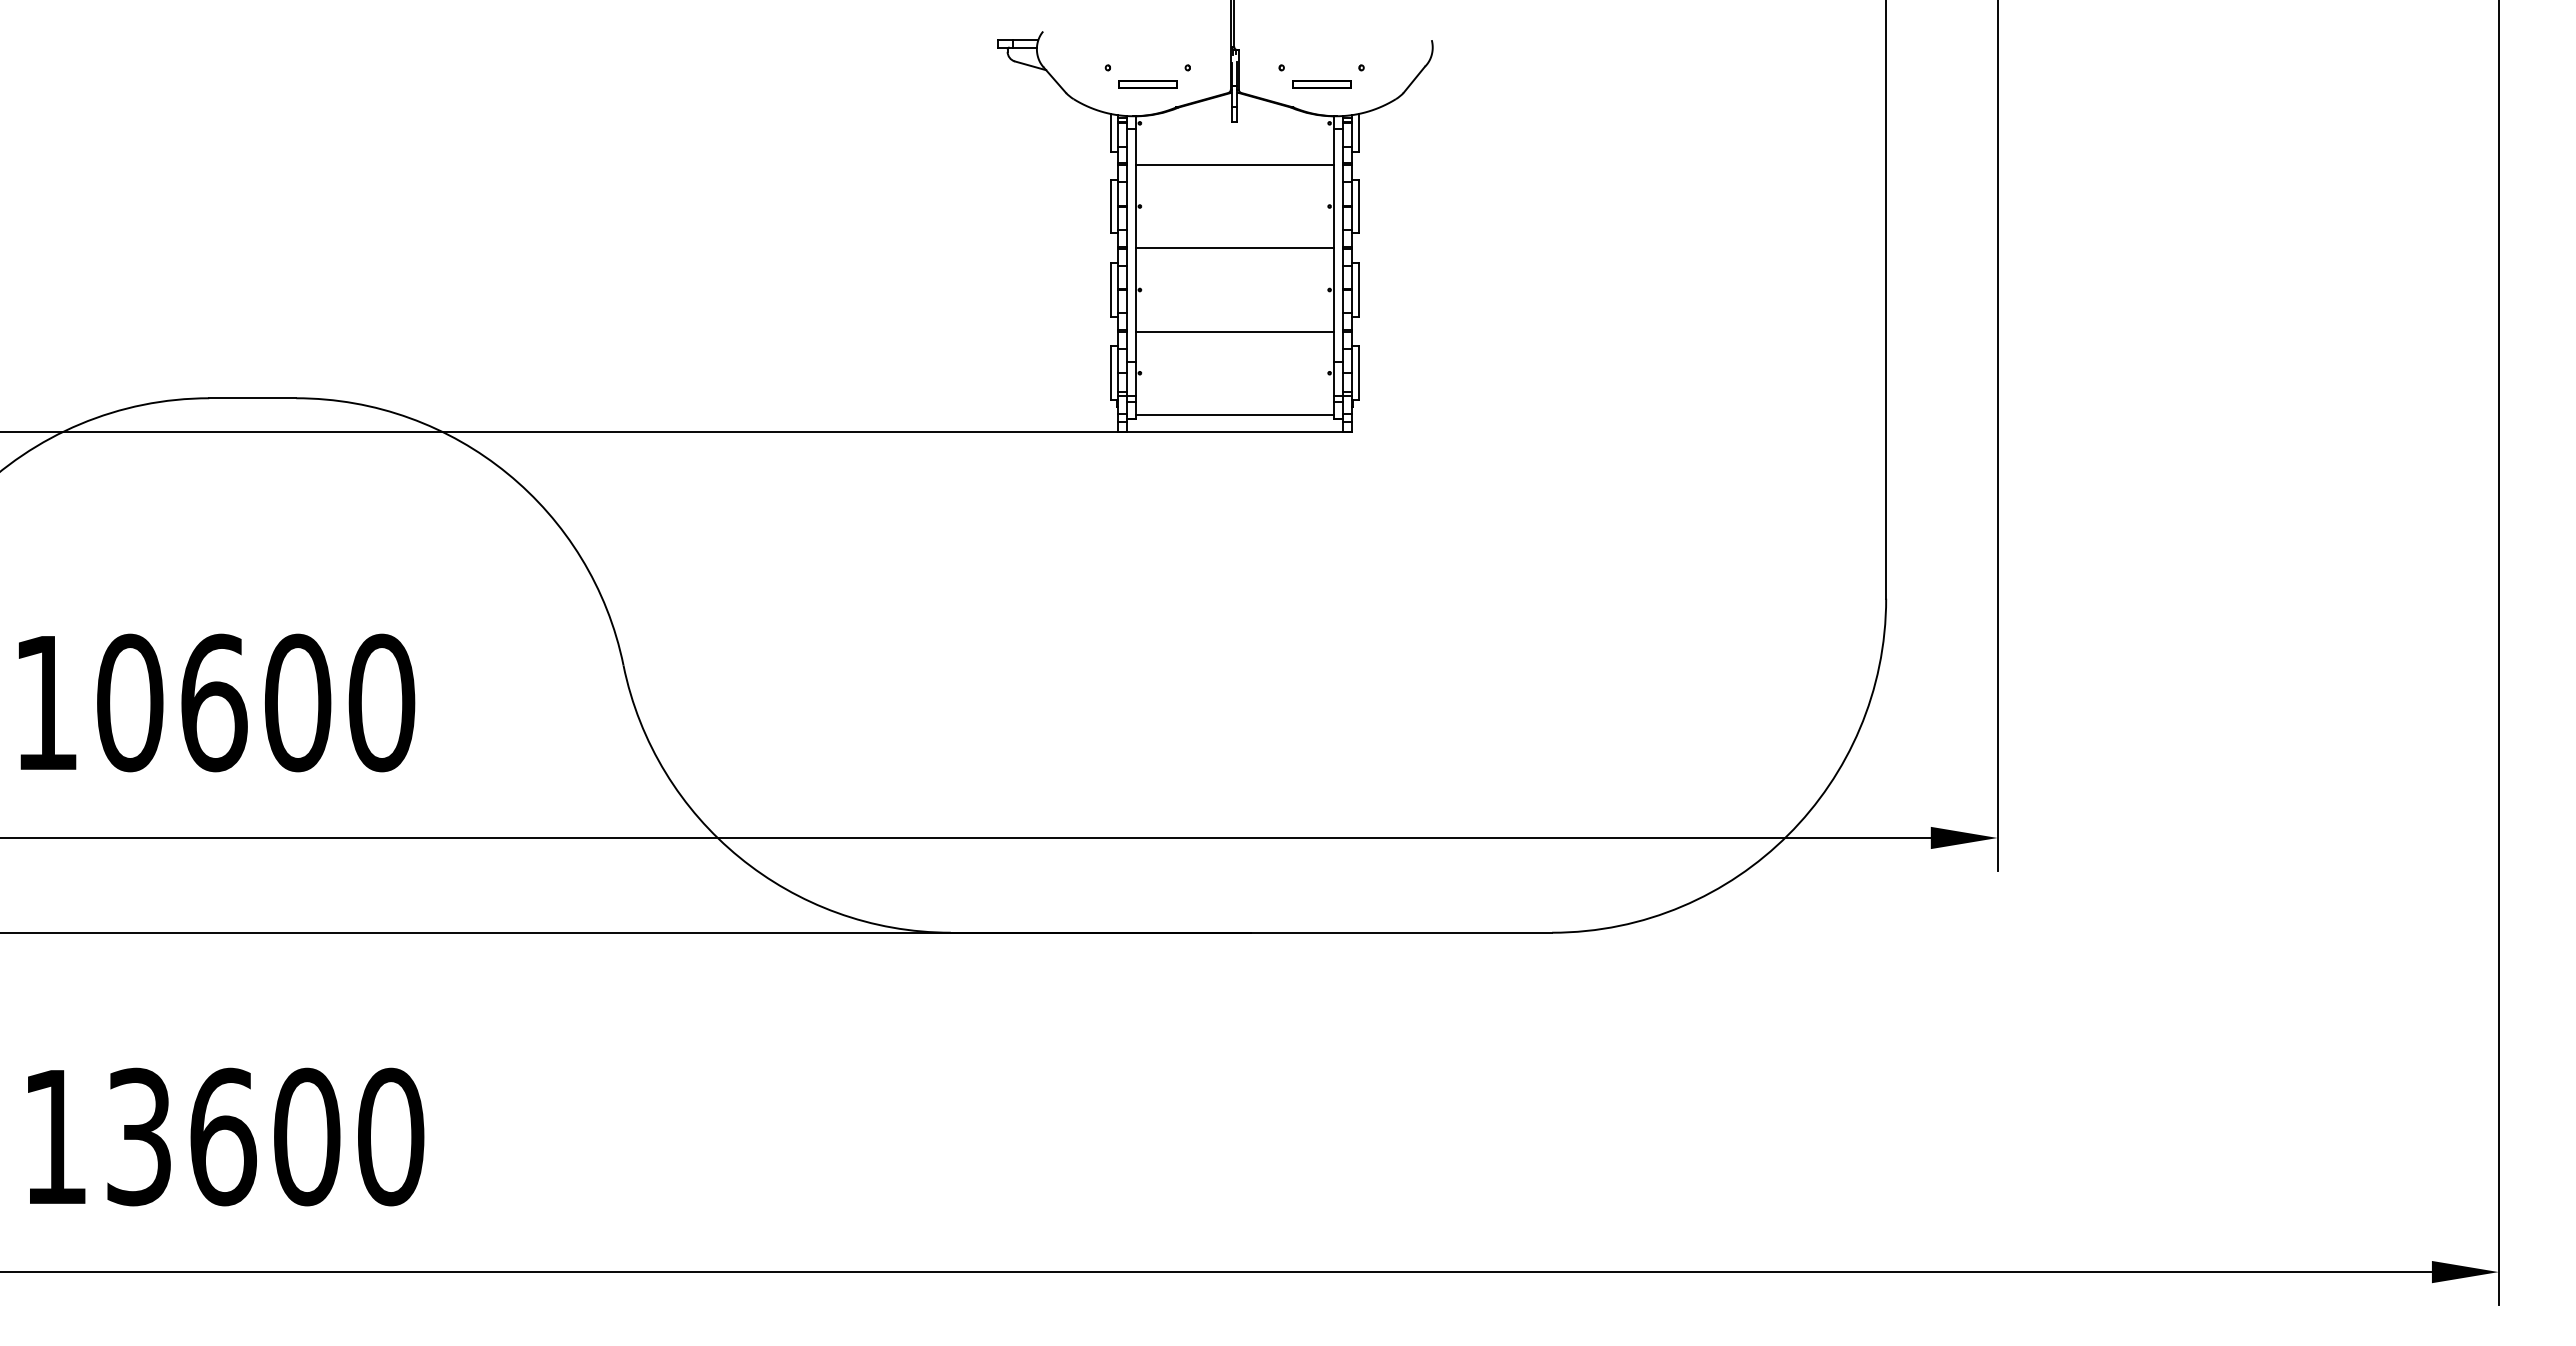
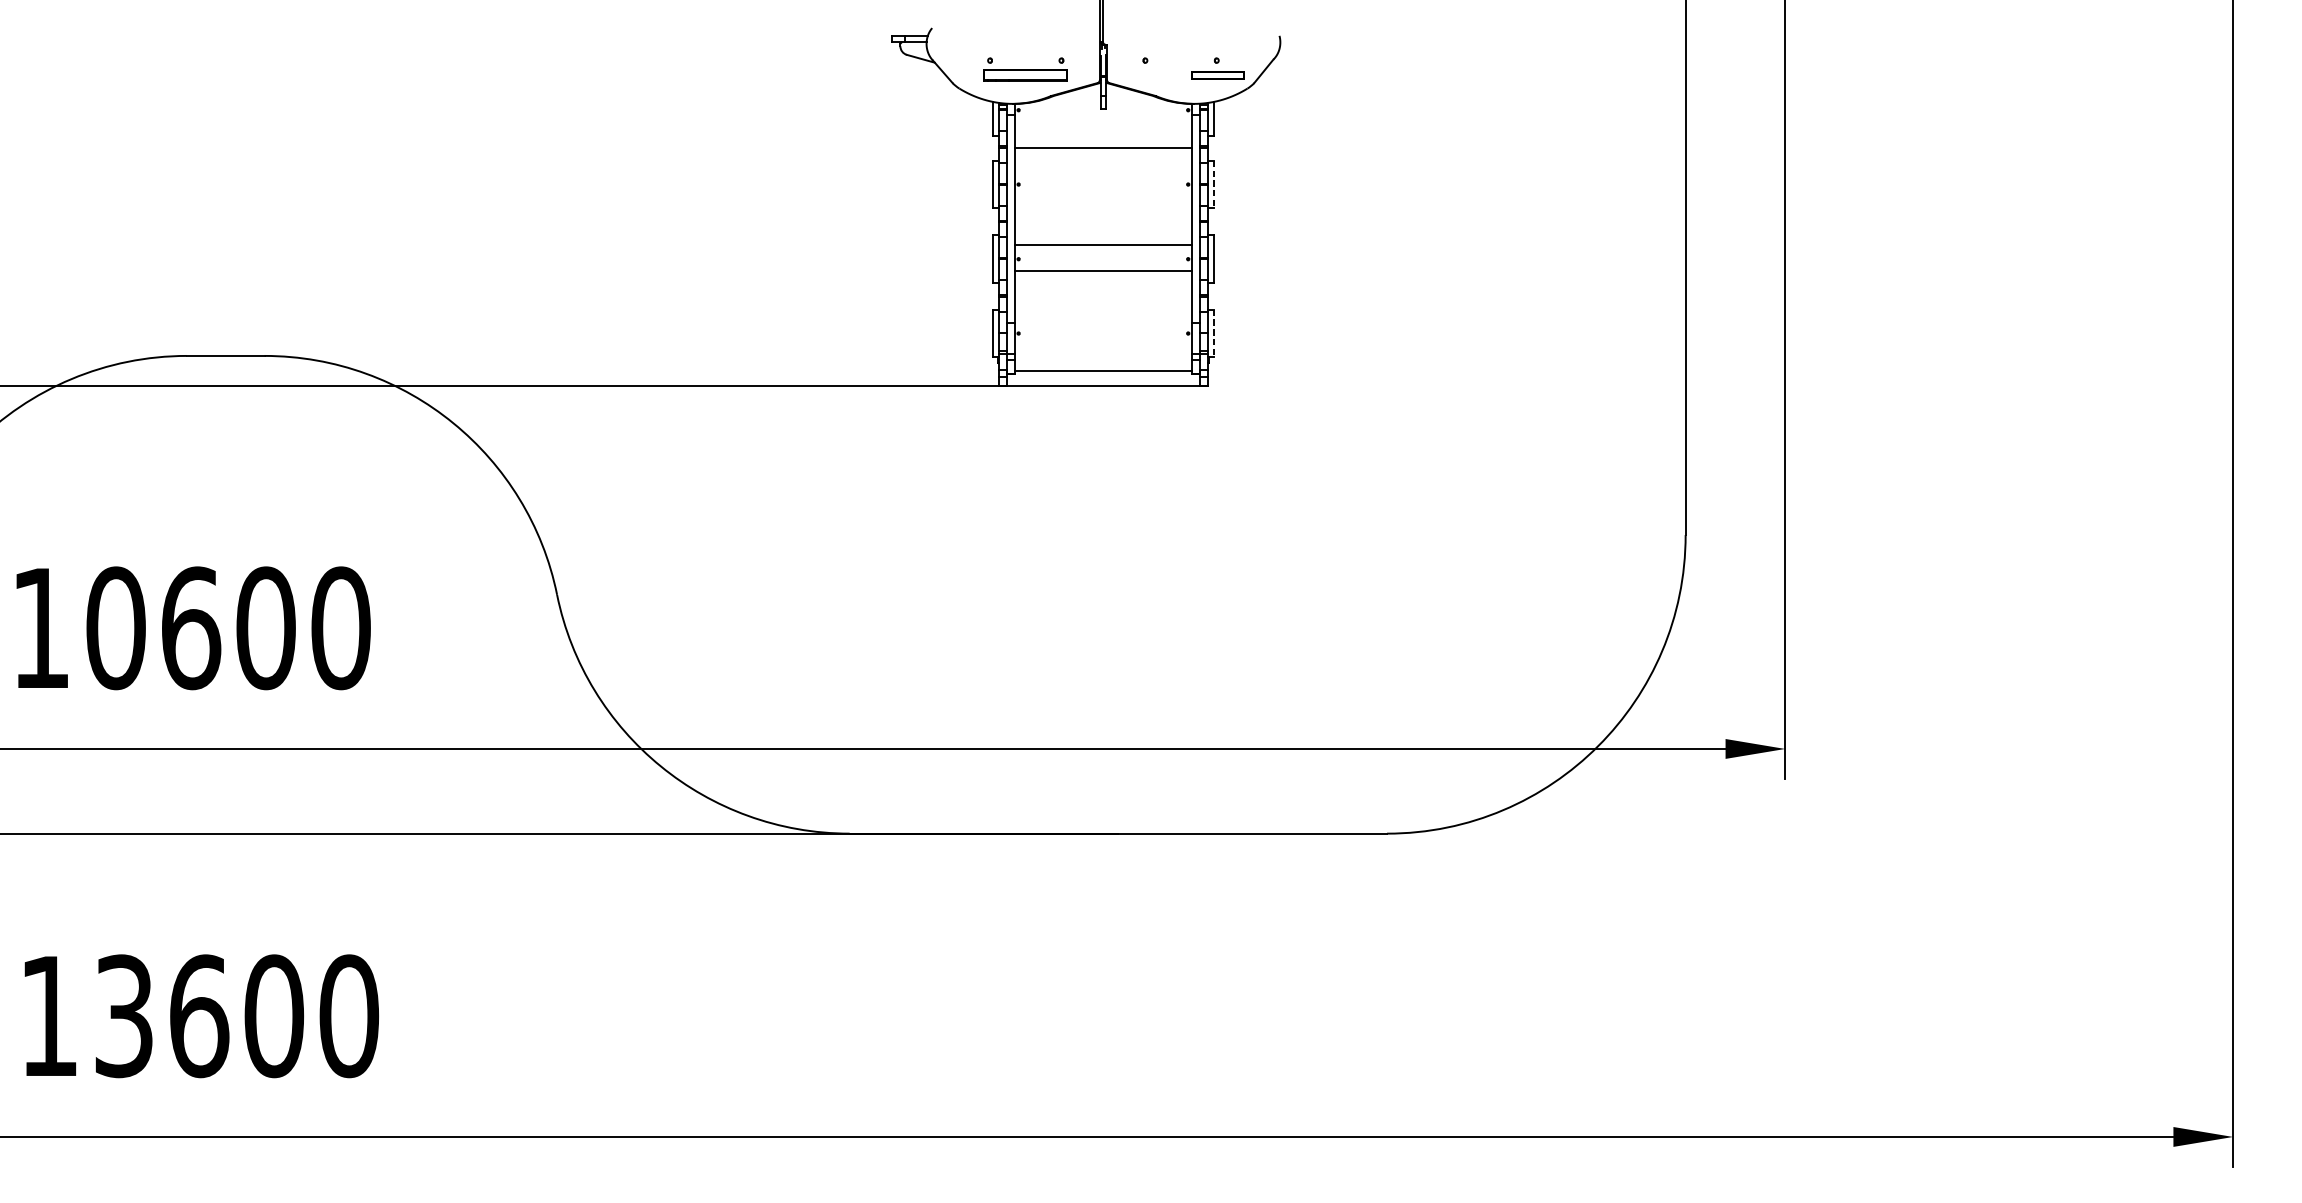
part: (1147, 84) -> (1025, 75), size x1.6
part: (1321, 84) -> (1217, 75), moved
line: (1358, 206) -> (1214, 184), solid -> dashed
line: (1234, 248) -> (1103, 271), moved
line: (1234, 331) -> (1103, 244), moved
line: (1358, 373) -> (1214, 333), solid -> dashed

